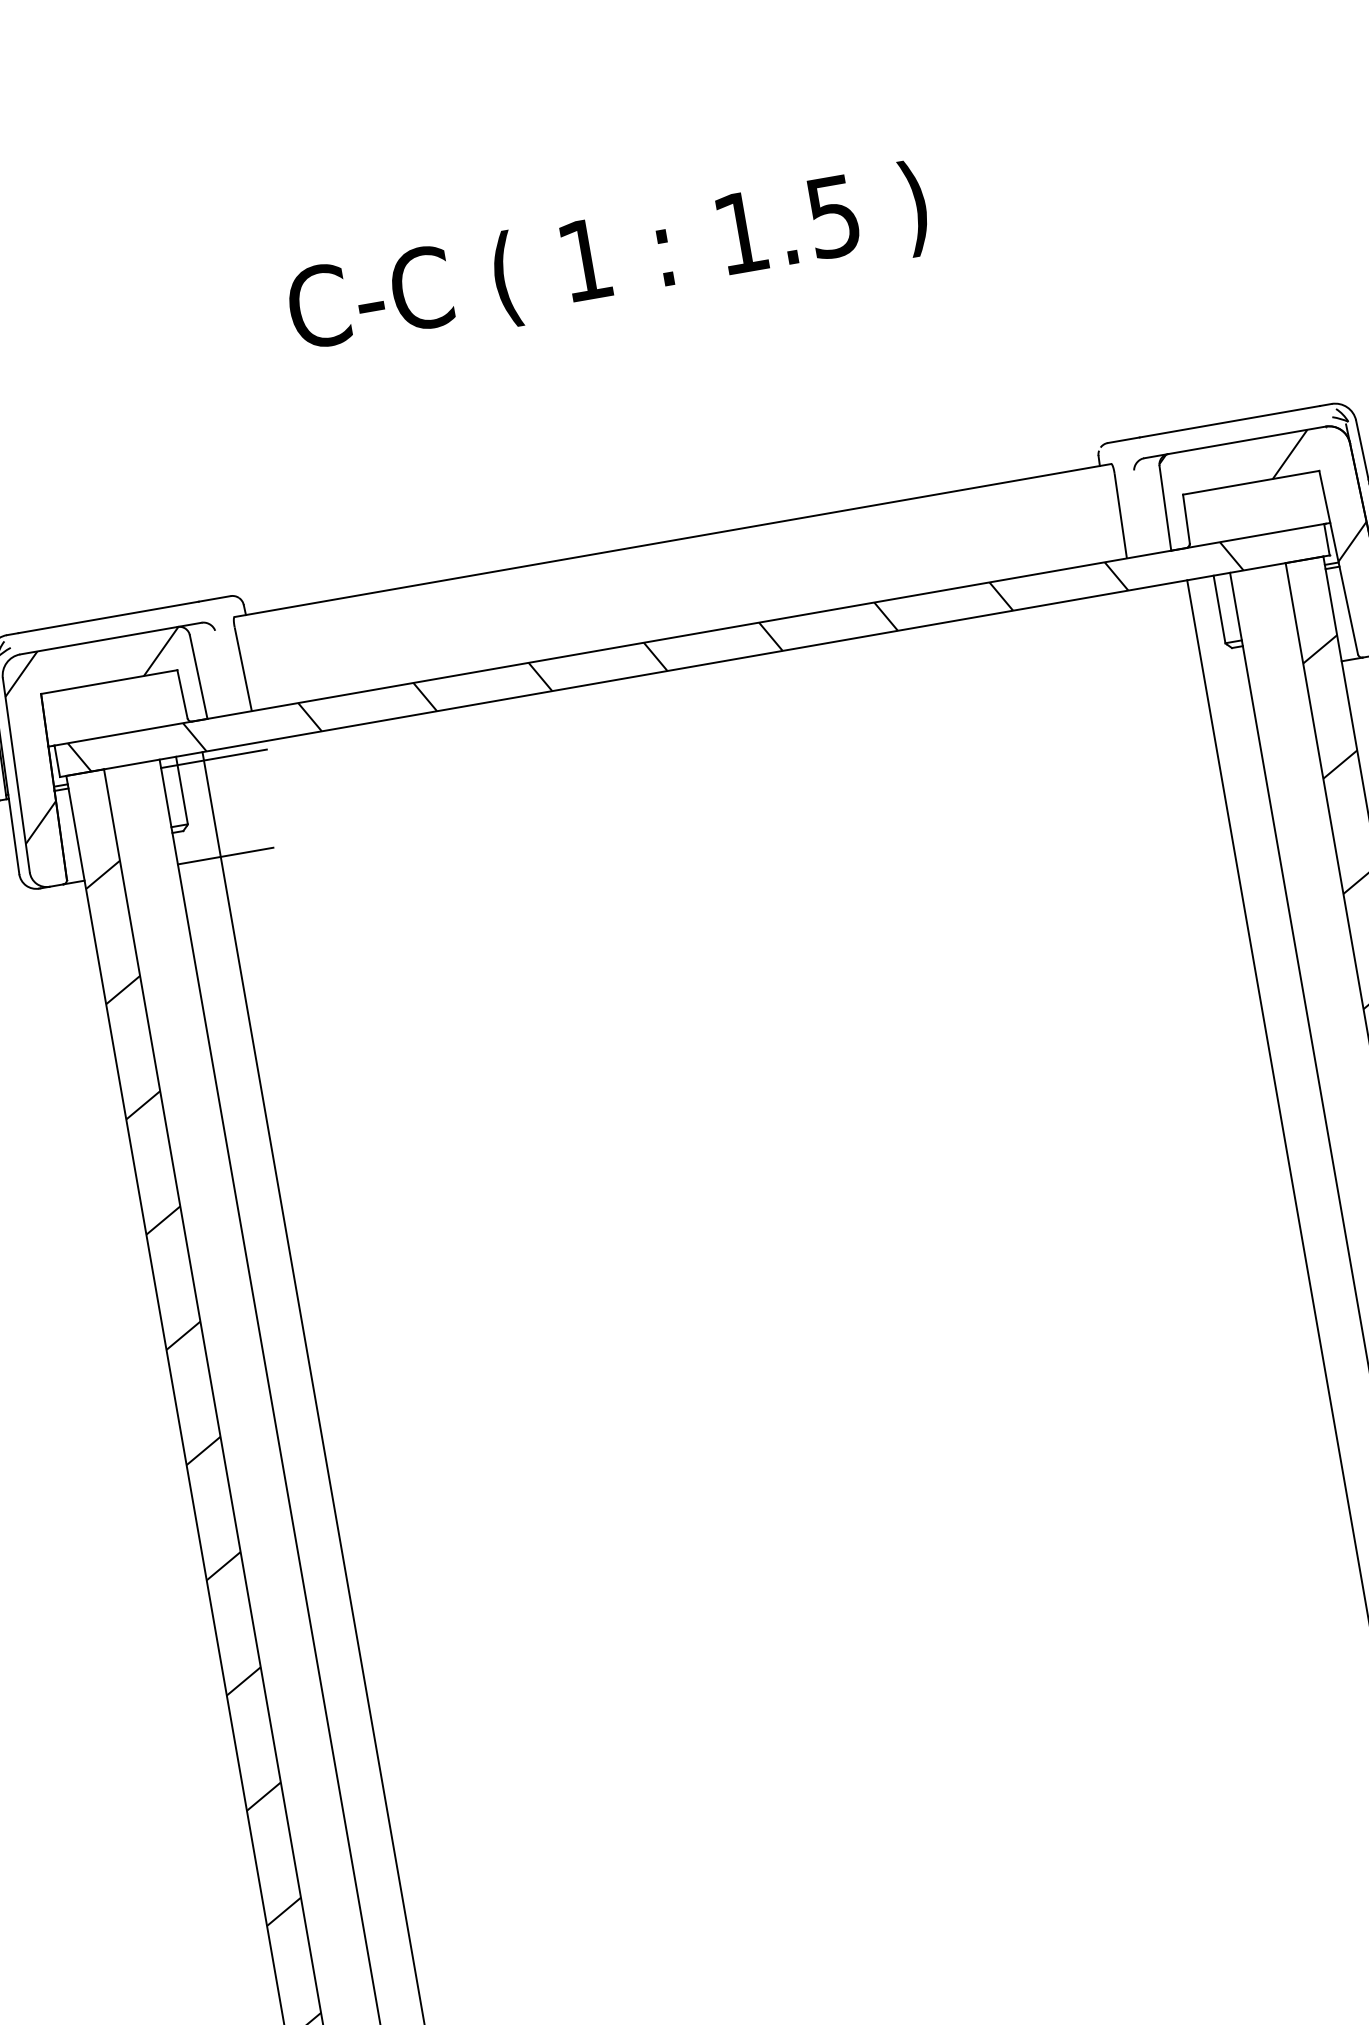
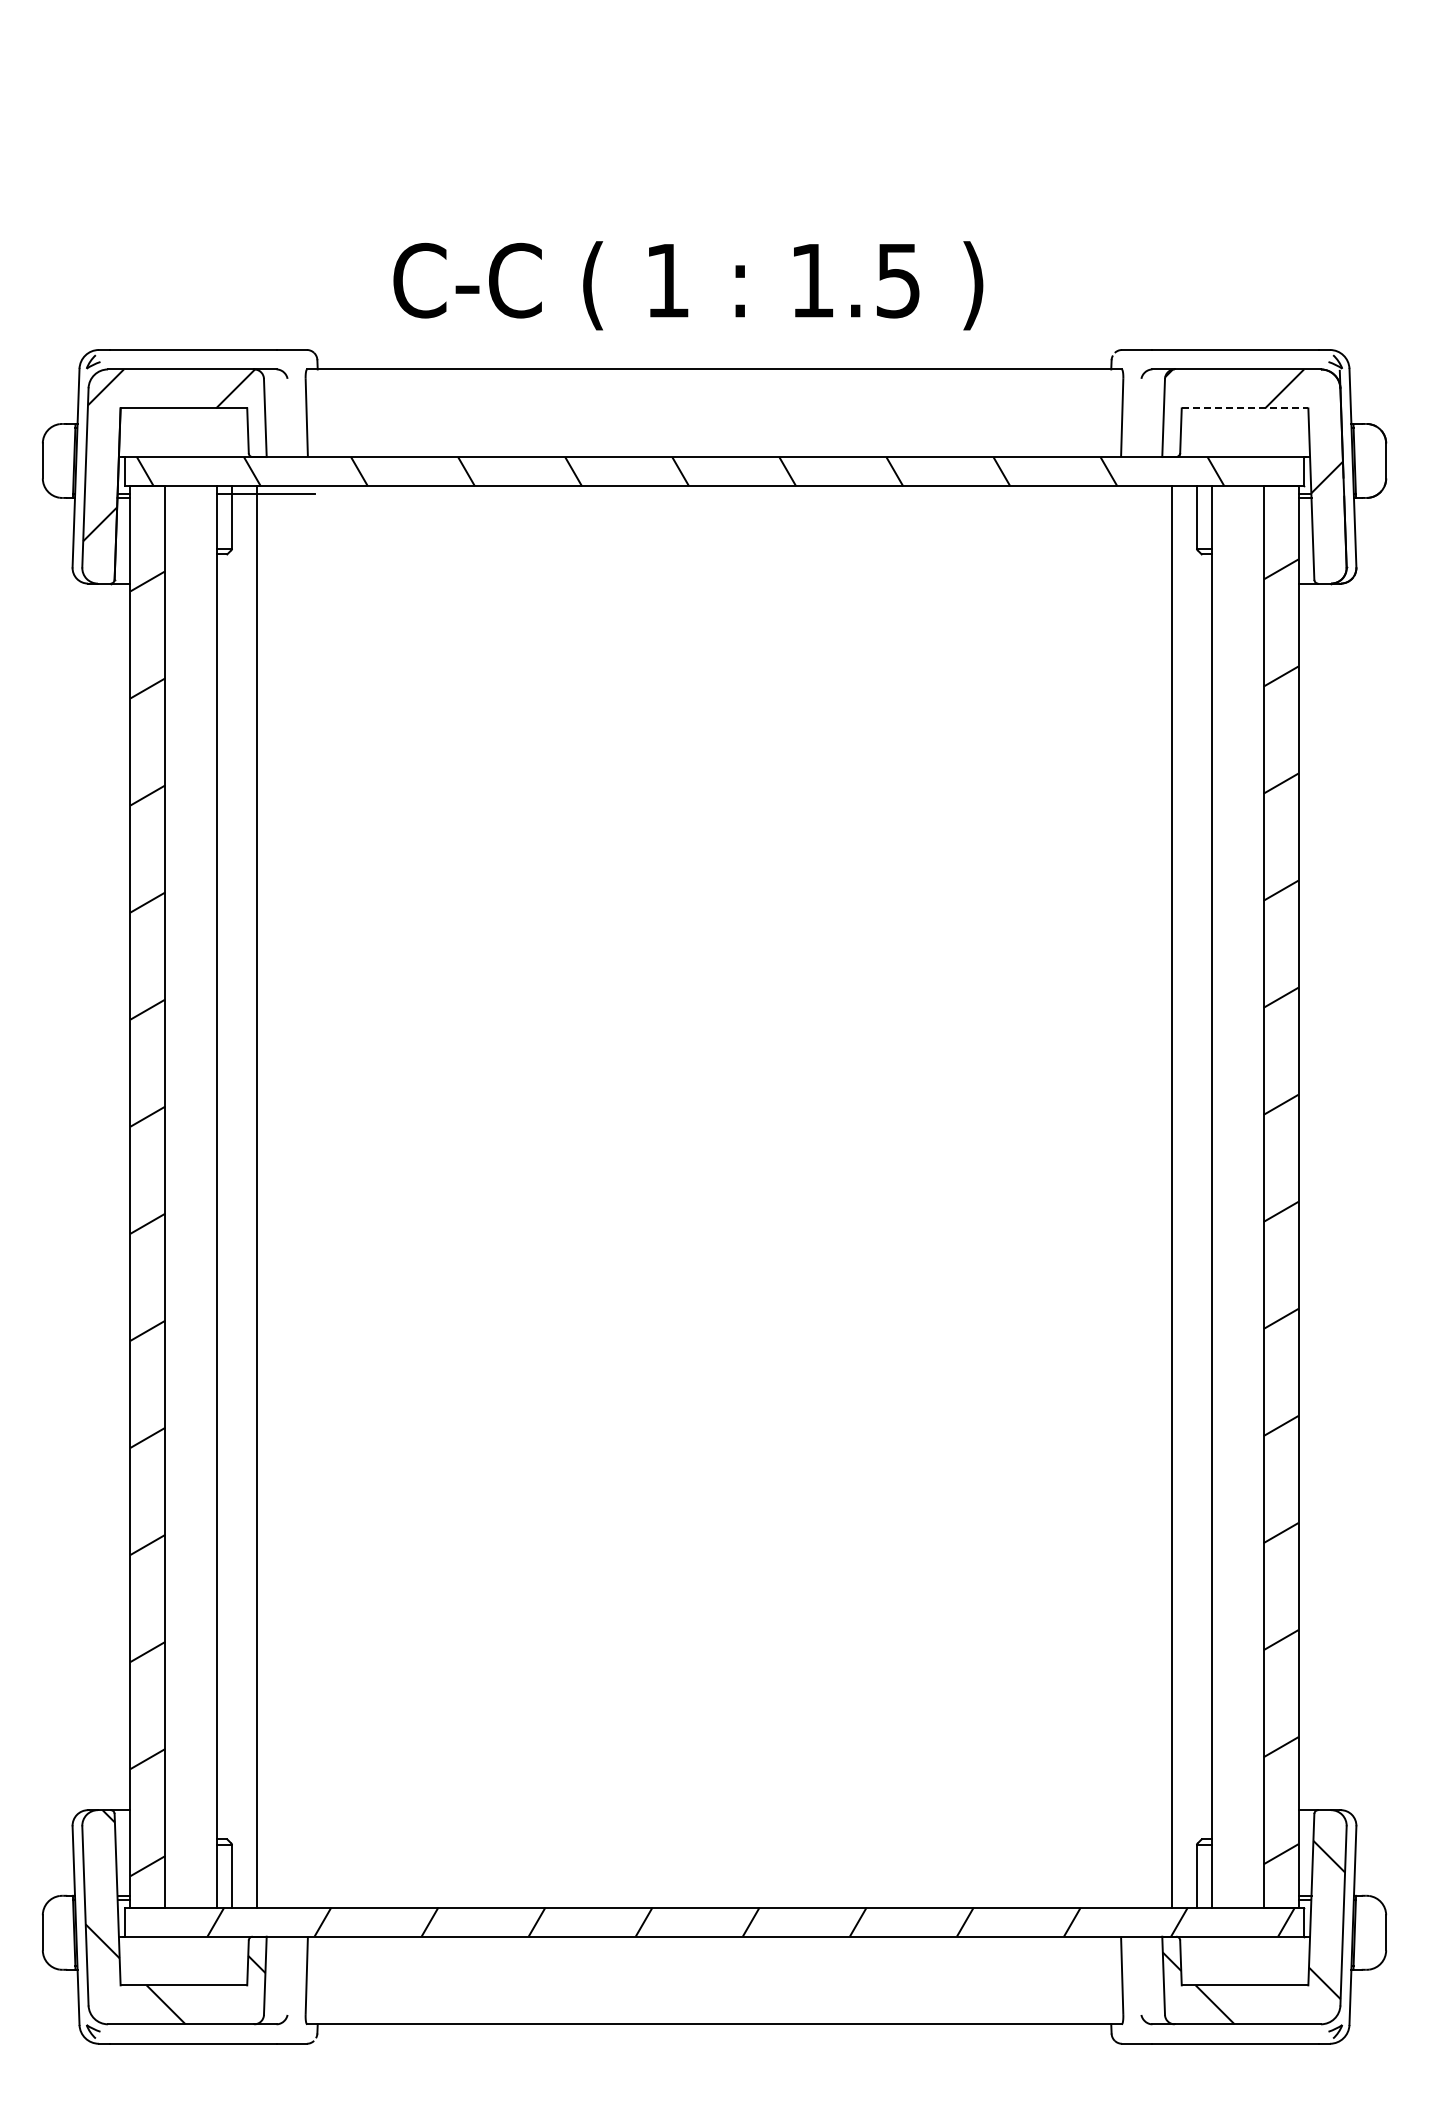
text: (608, 261) -> (688, 285), moved
line: (1251, 482) -> (1245, 408), solid -> dashed
line: (225, 855) -> (261, 583), removed

